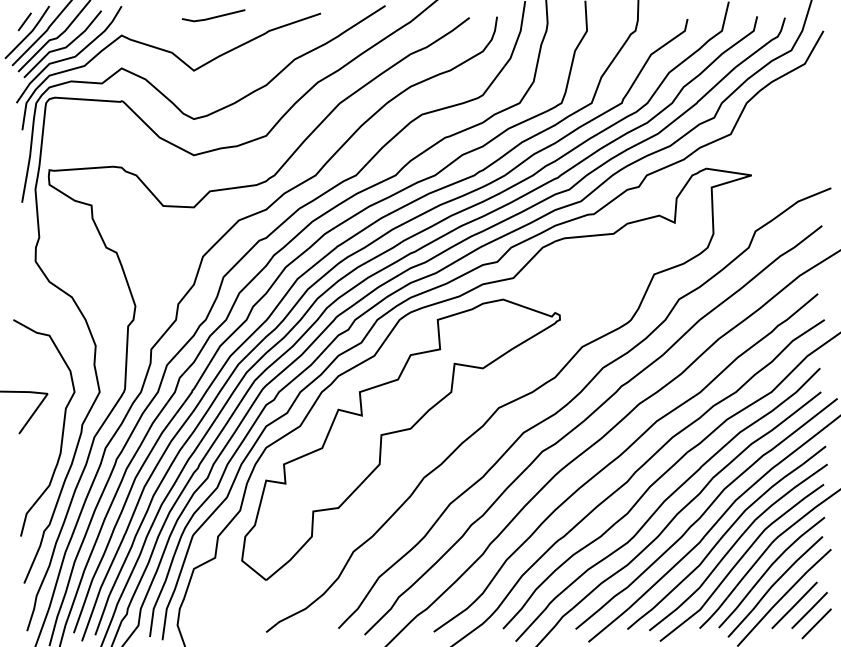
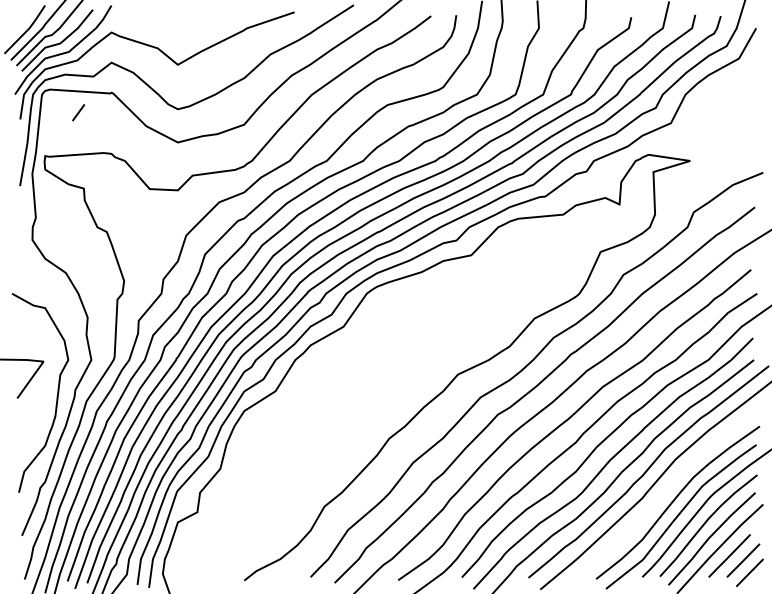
line: (213, 16) -> (195, 15), removed
line: (24, 21) -> (78, 112), moved
part: (399, 432) -> (366, 397), removed
curve: (724, 535) -> (665, 491), removed

